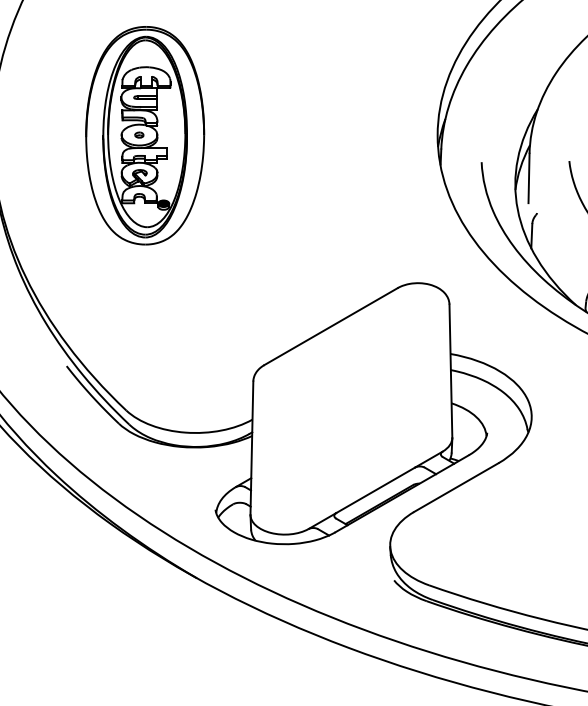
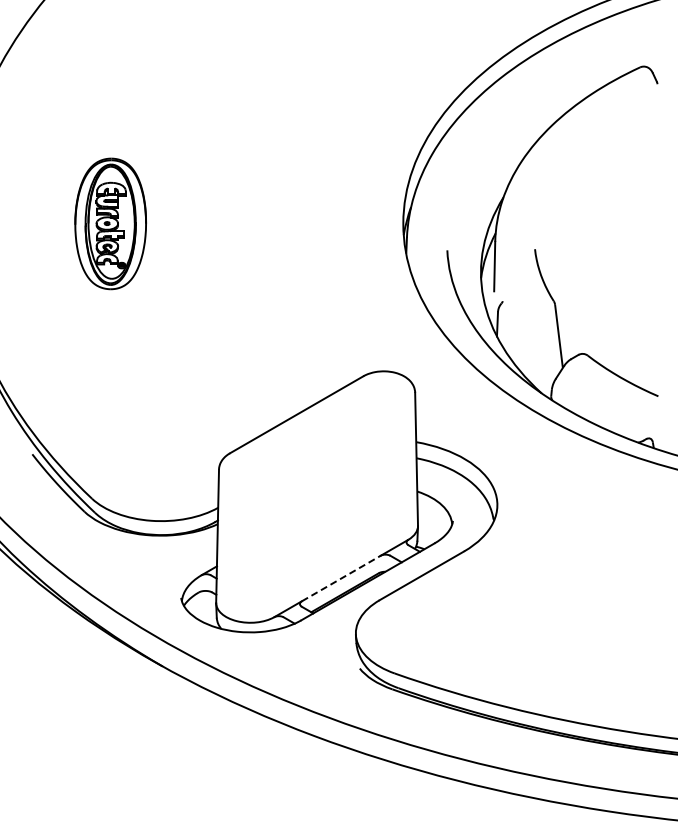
part: (144, 135) -> (110, 223), size x0.6
line: (375, 490) -> (341, 578), solid -> dashed

